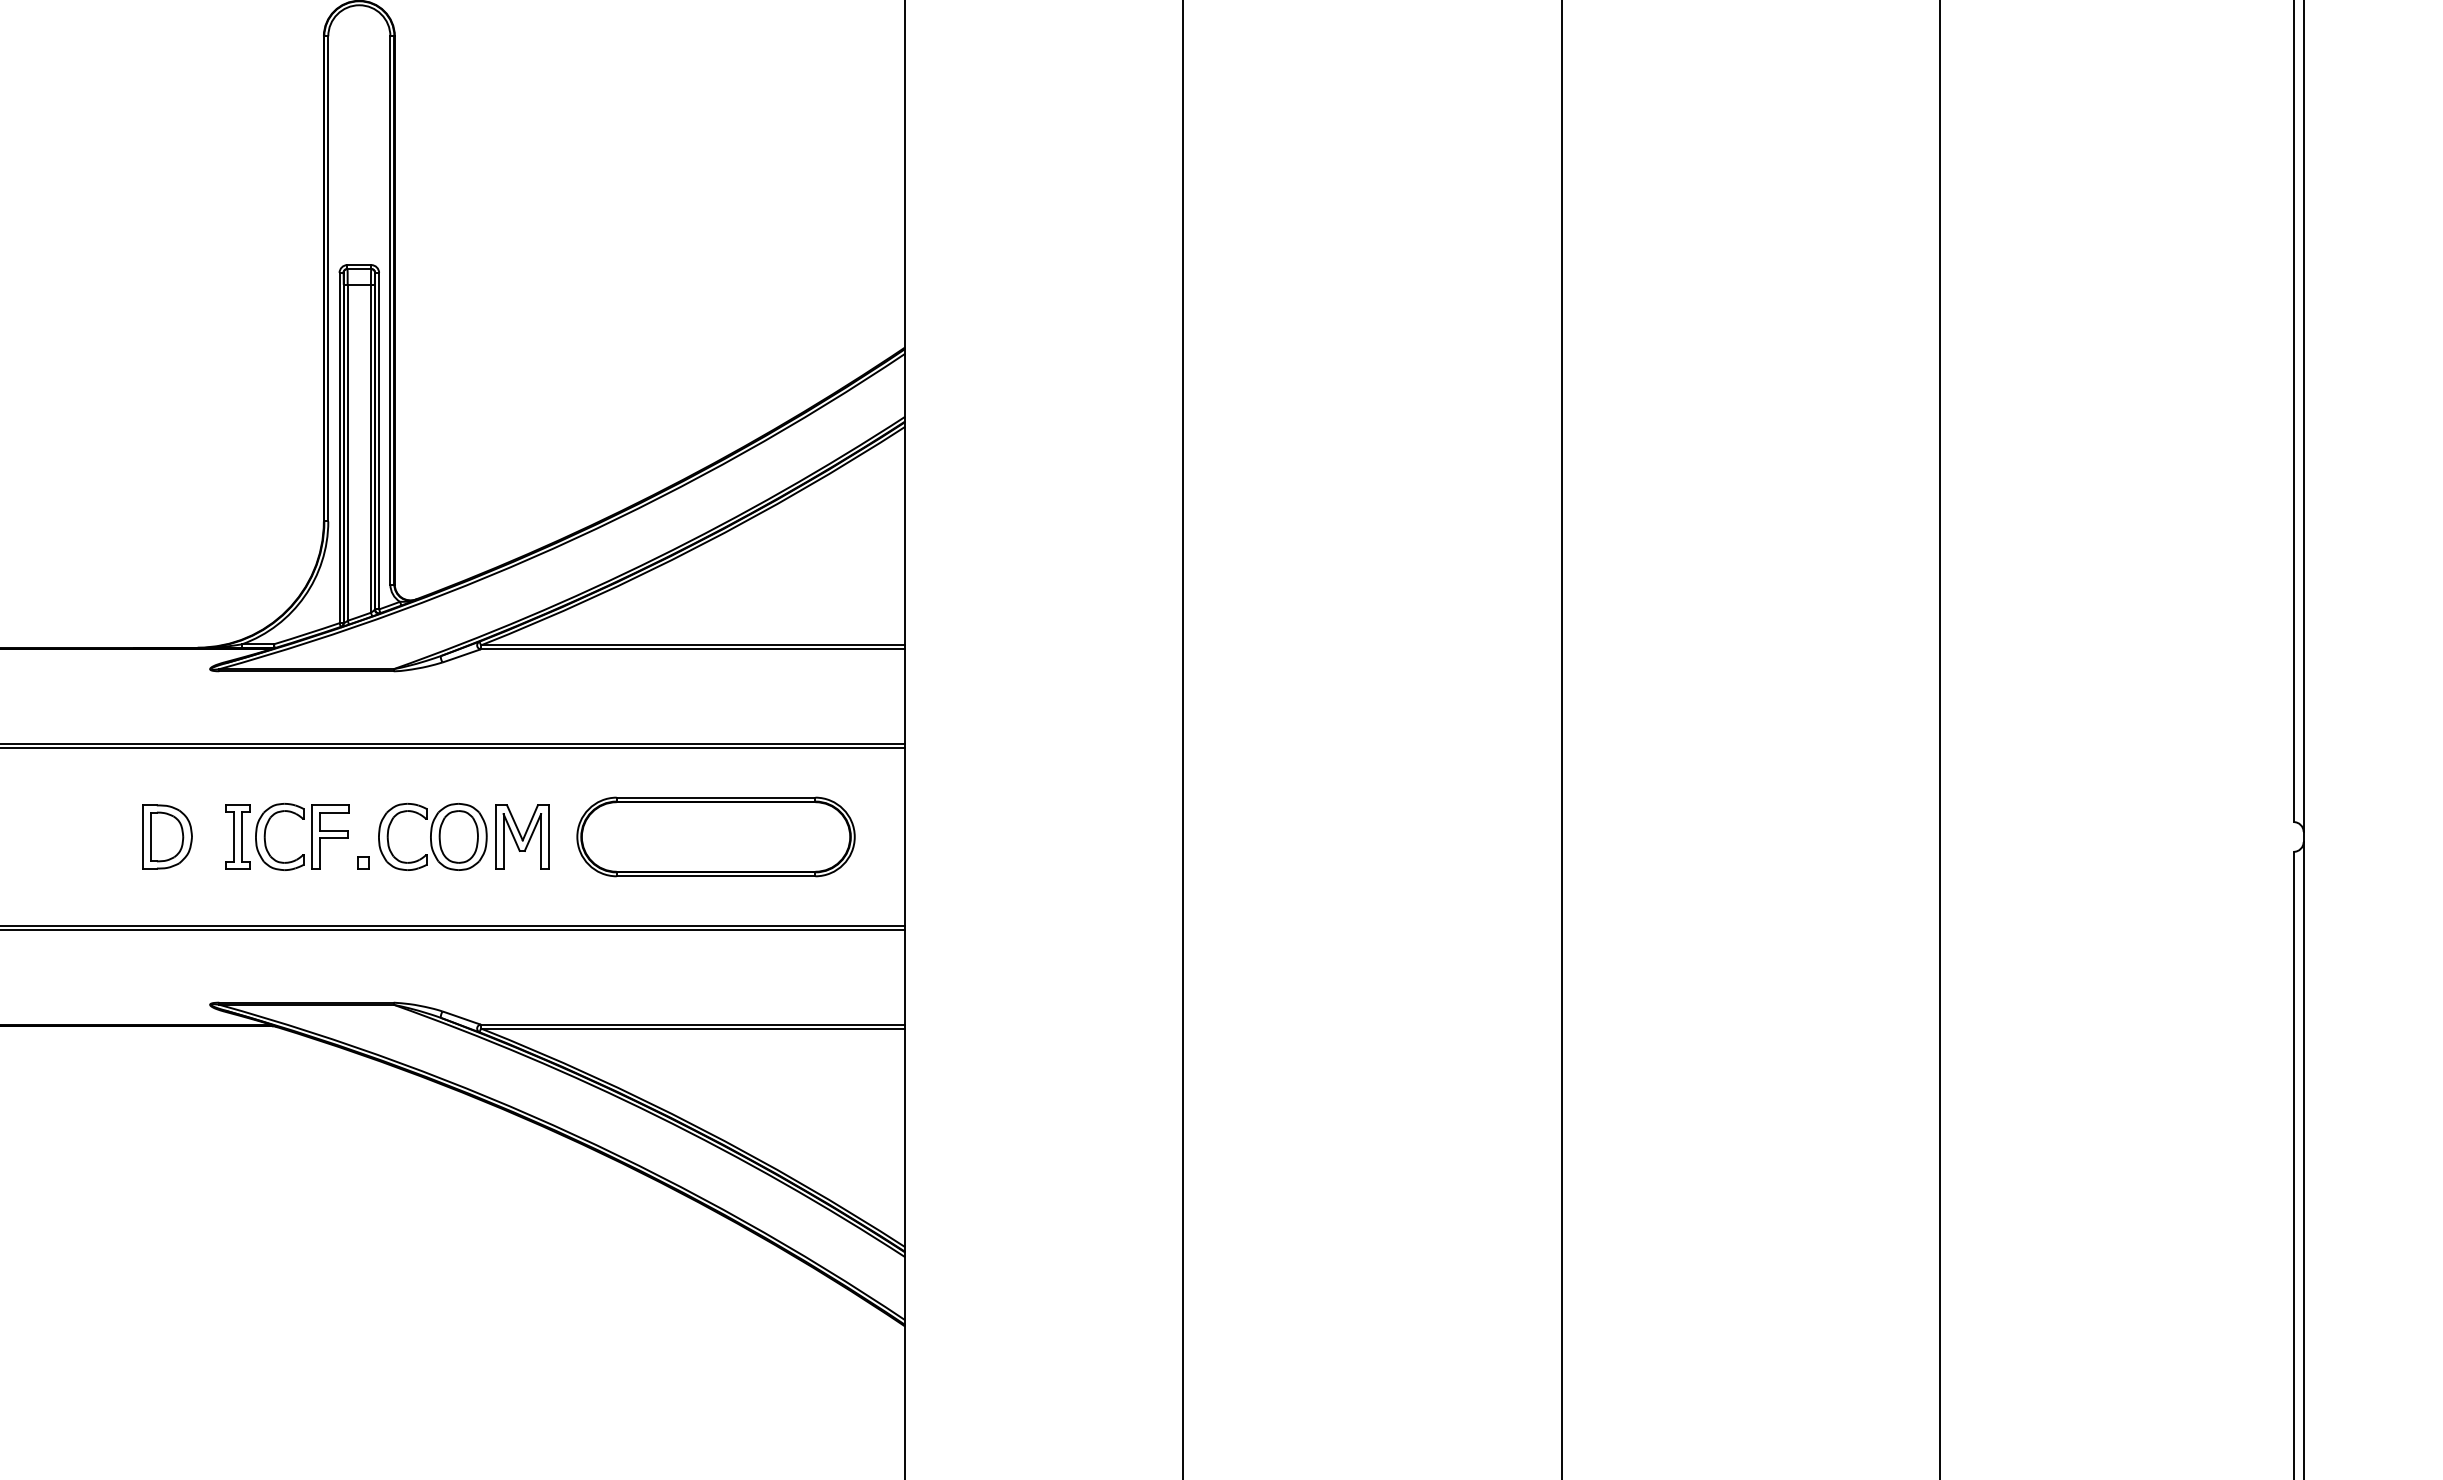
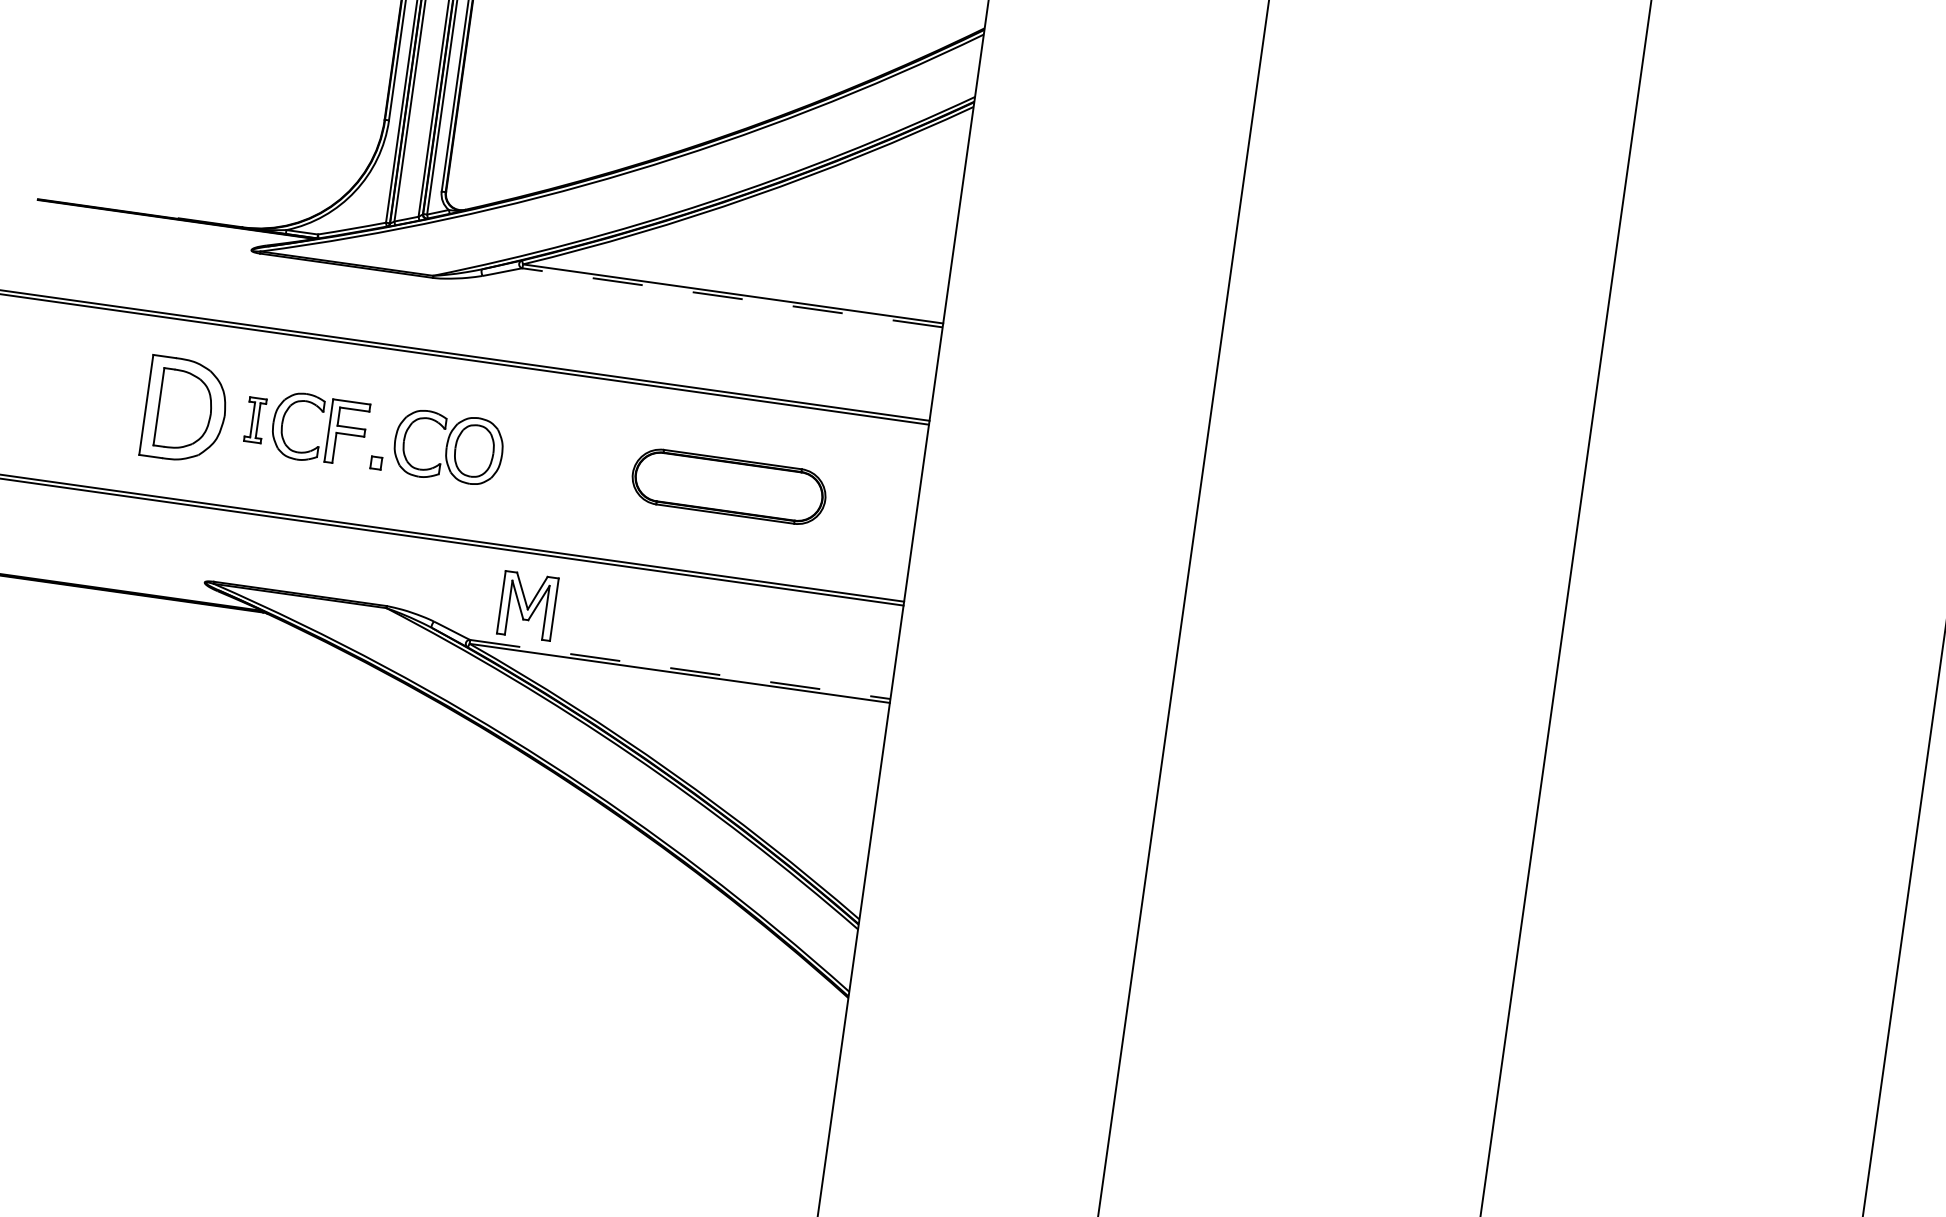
line: (692, 649) -> (731, 297), solid -> dashed
part: (167, 836) -> (185, 410), size x1.6
part: (237, 836) -> (255, 419), size x0.7
part: (522, 836) -> (528, 605), moved
part: (715, 836) -> (728, 486), size x0.7
line: (693, 1024) -> (680, 669), solid -> dashed

